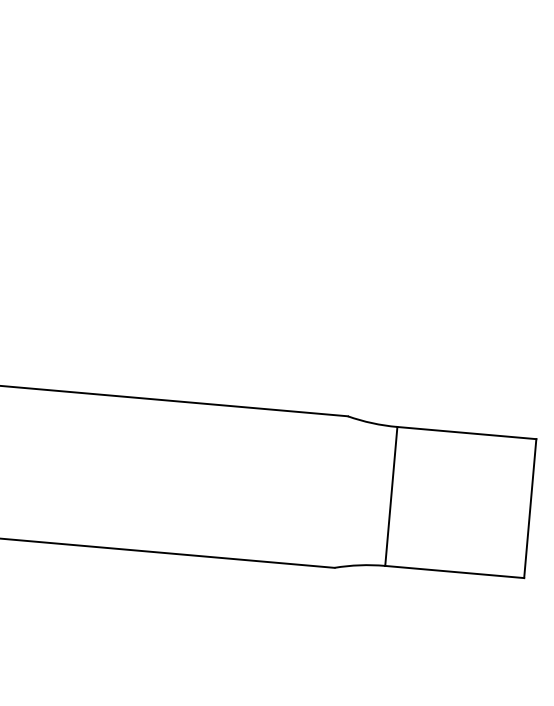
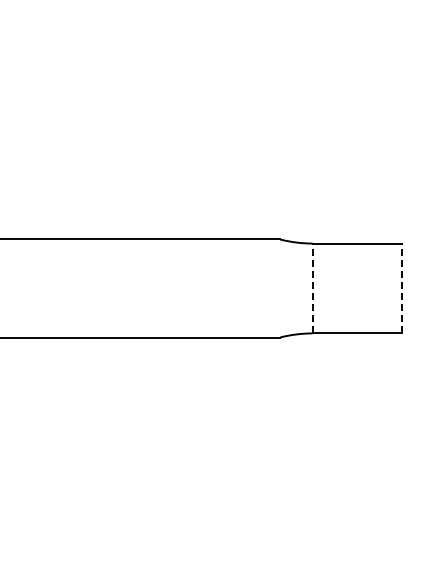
line: (391, 496) -> (312, 288), solid -> dashed
line: (530, 508) -> (402, 288), solid -> dashed

